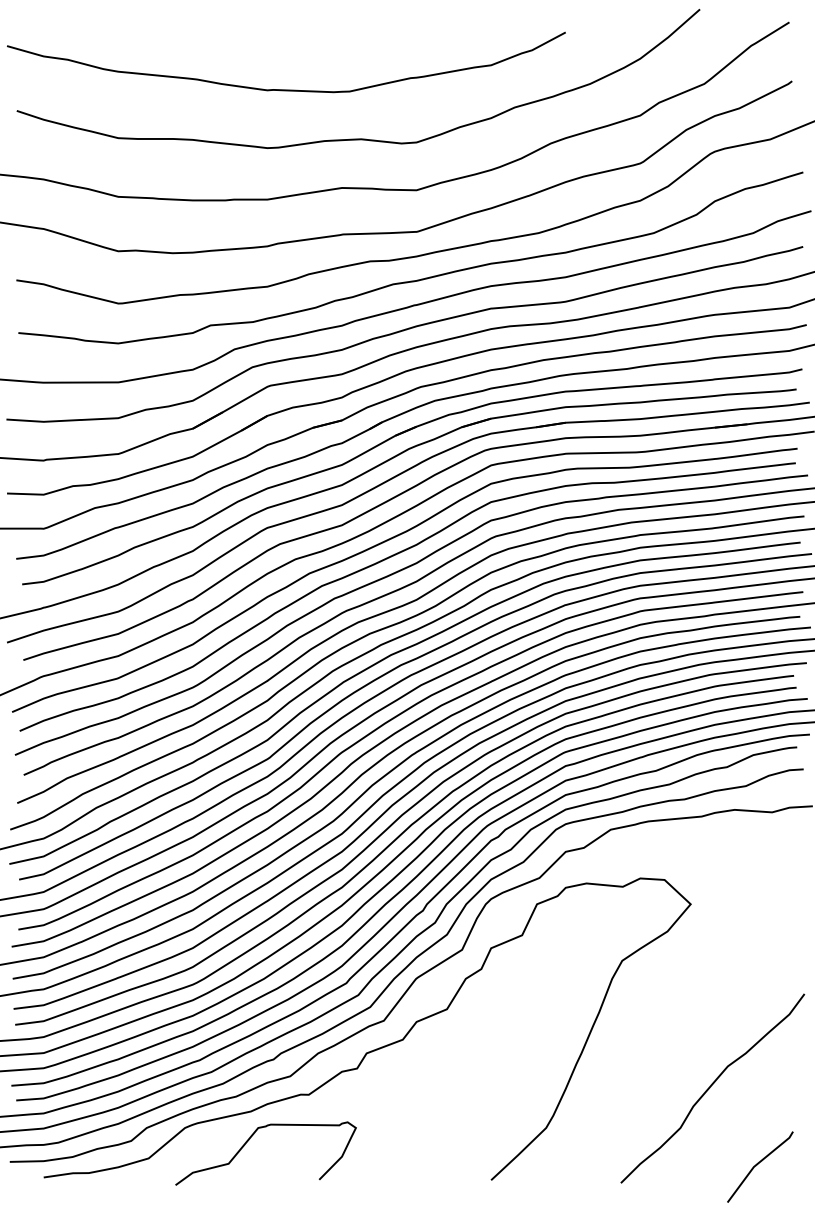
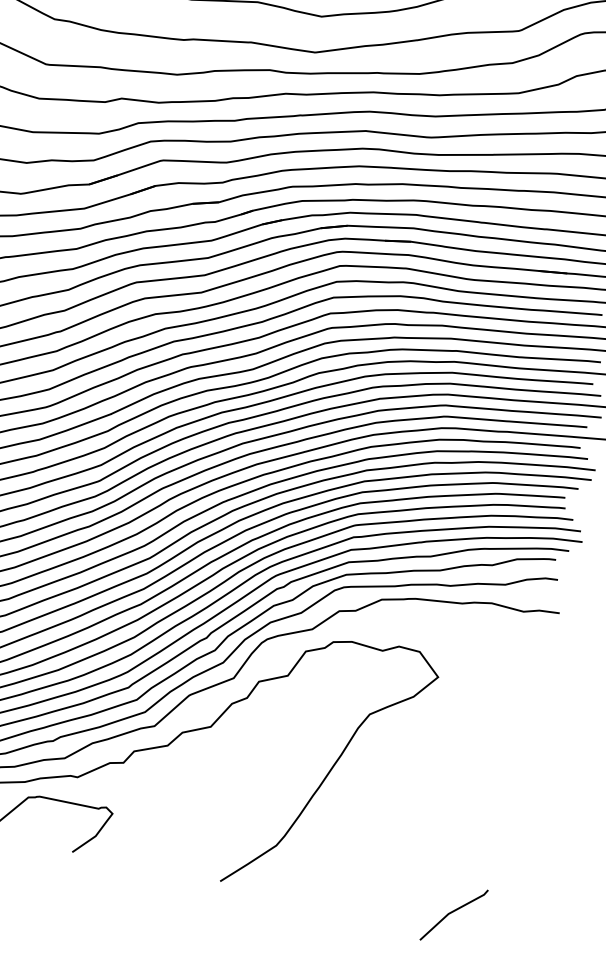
curve: (710, 1088) -> (424, 839), removed

